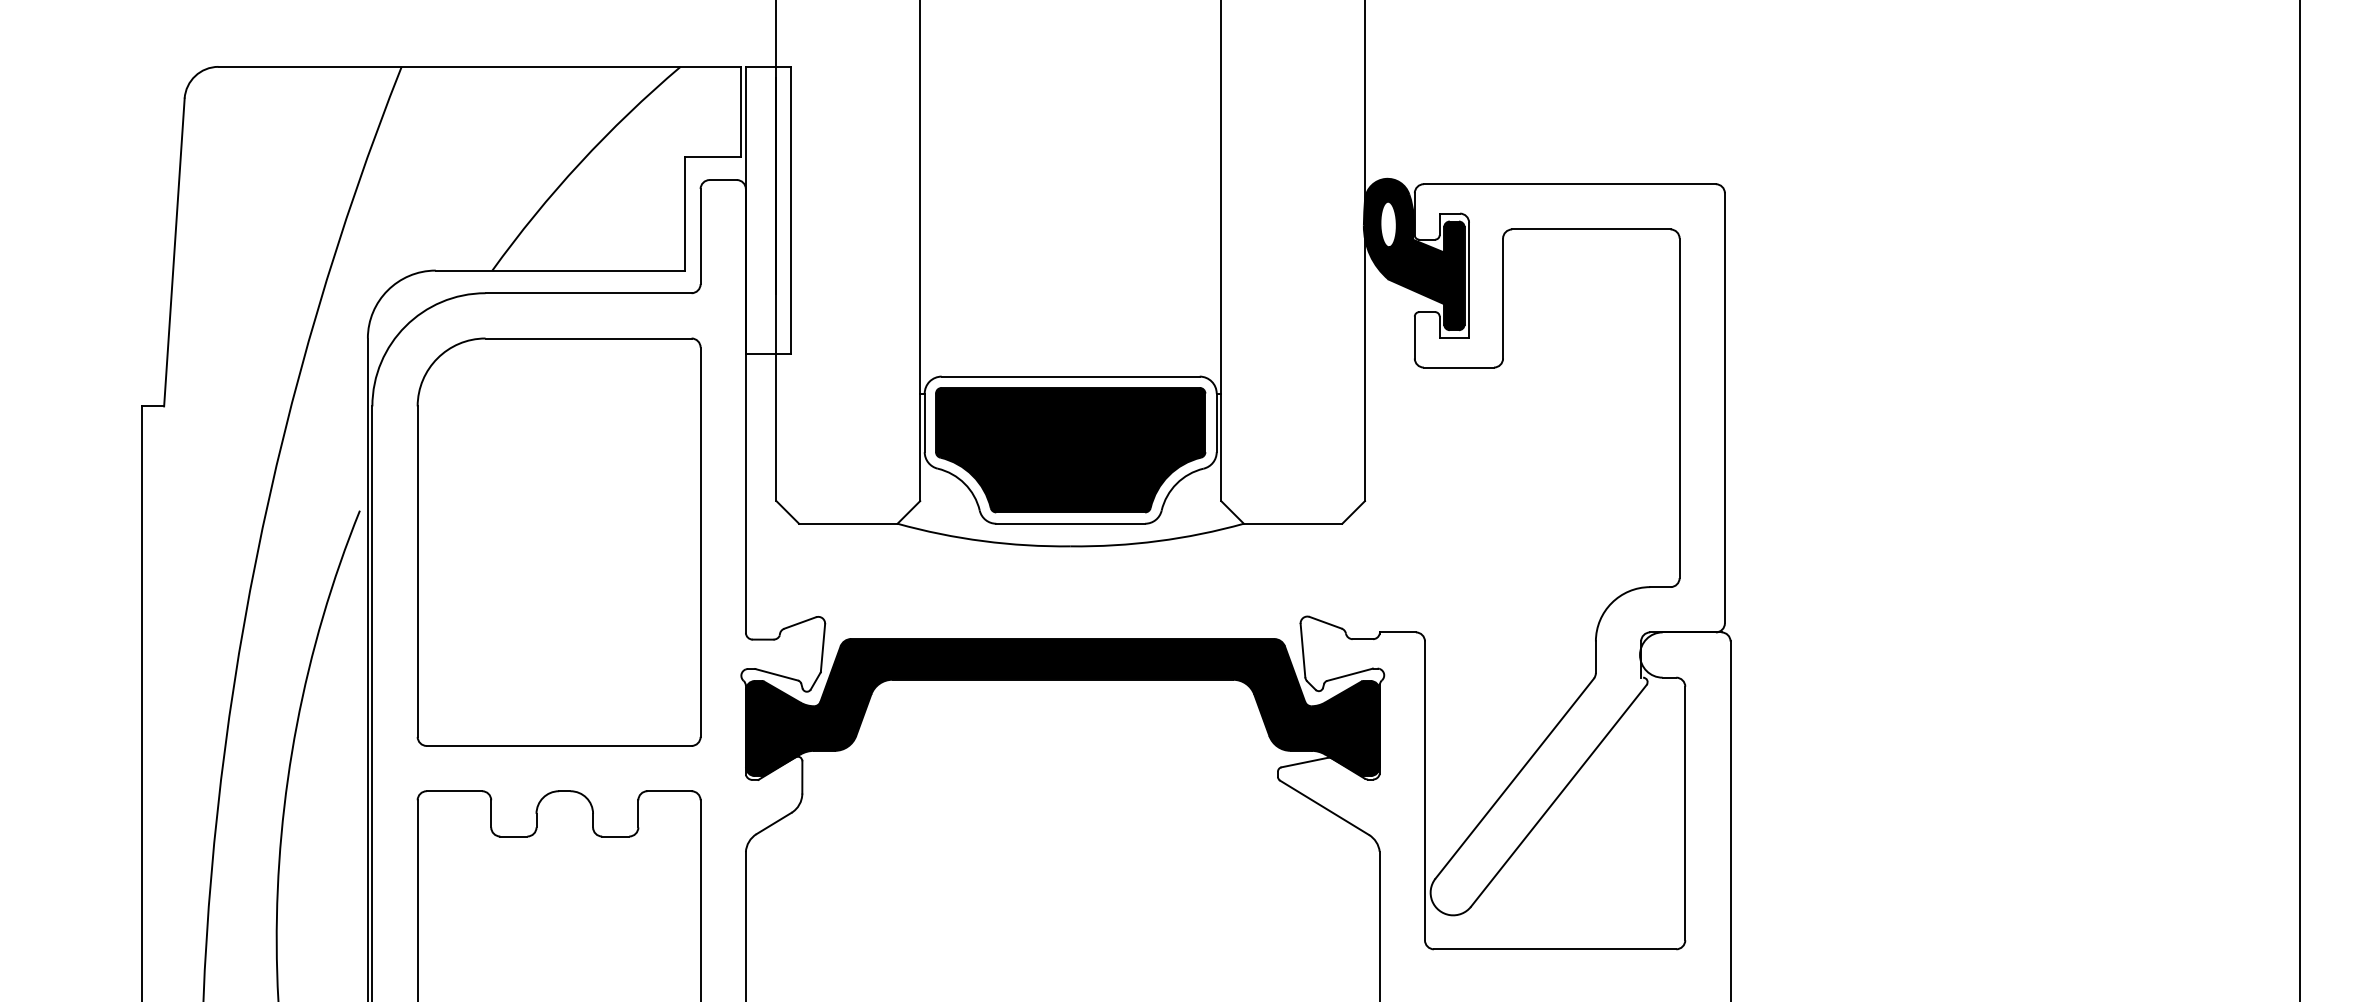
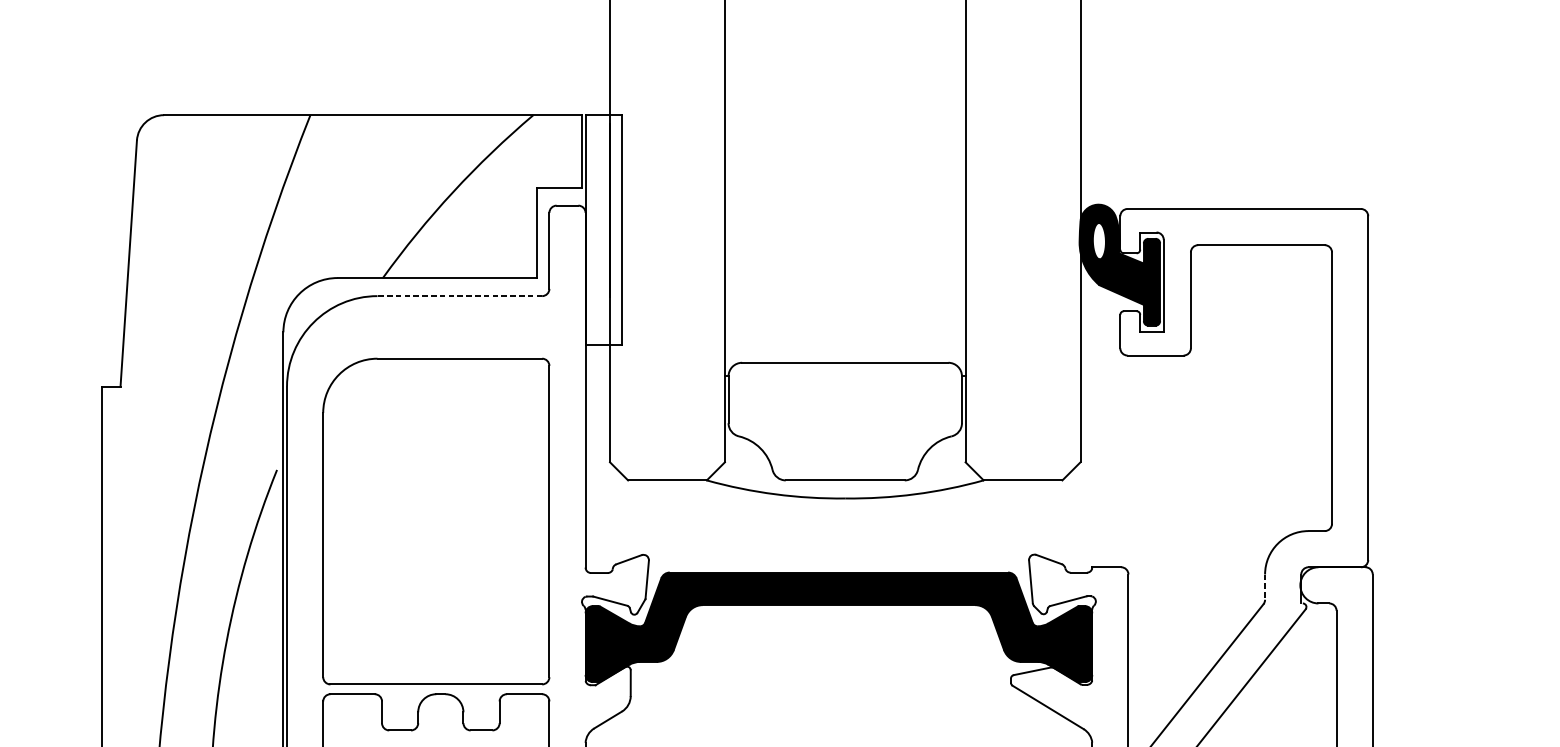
line: (588, 293) -> (459, 296), solid -> dashed
part: (1070, 450) -> (845, 421), removed
part: (558, 541) -> (435, 520), moved
line: (1595, 657) -> (1264, 587), solid -> dashed

